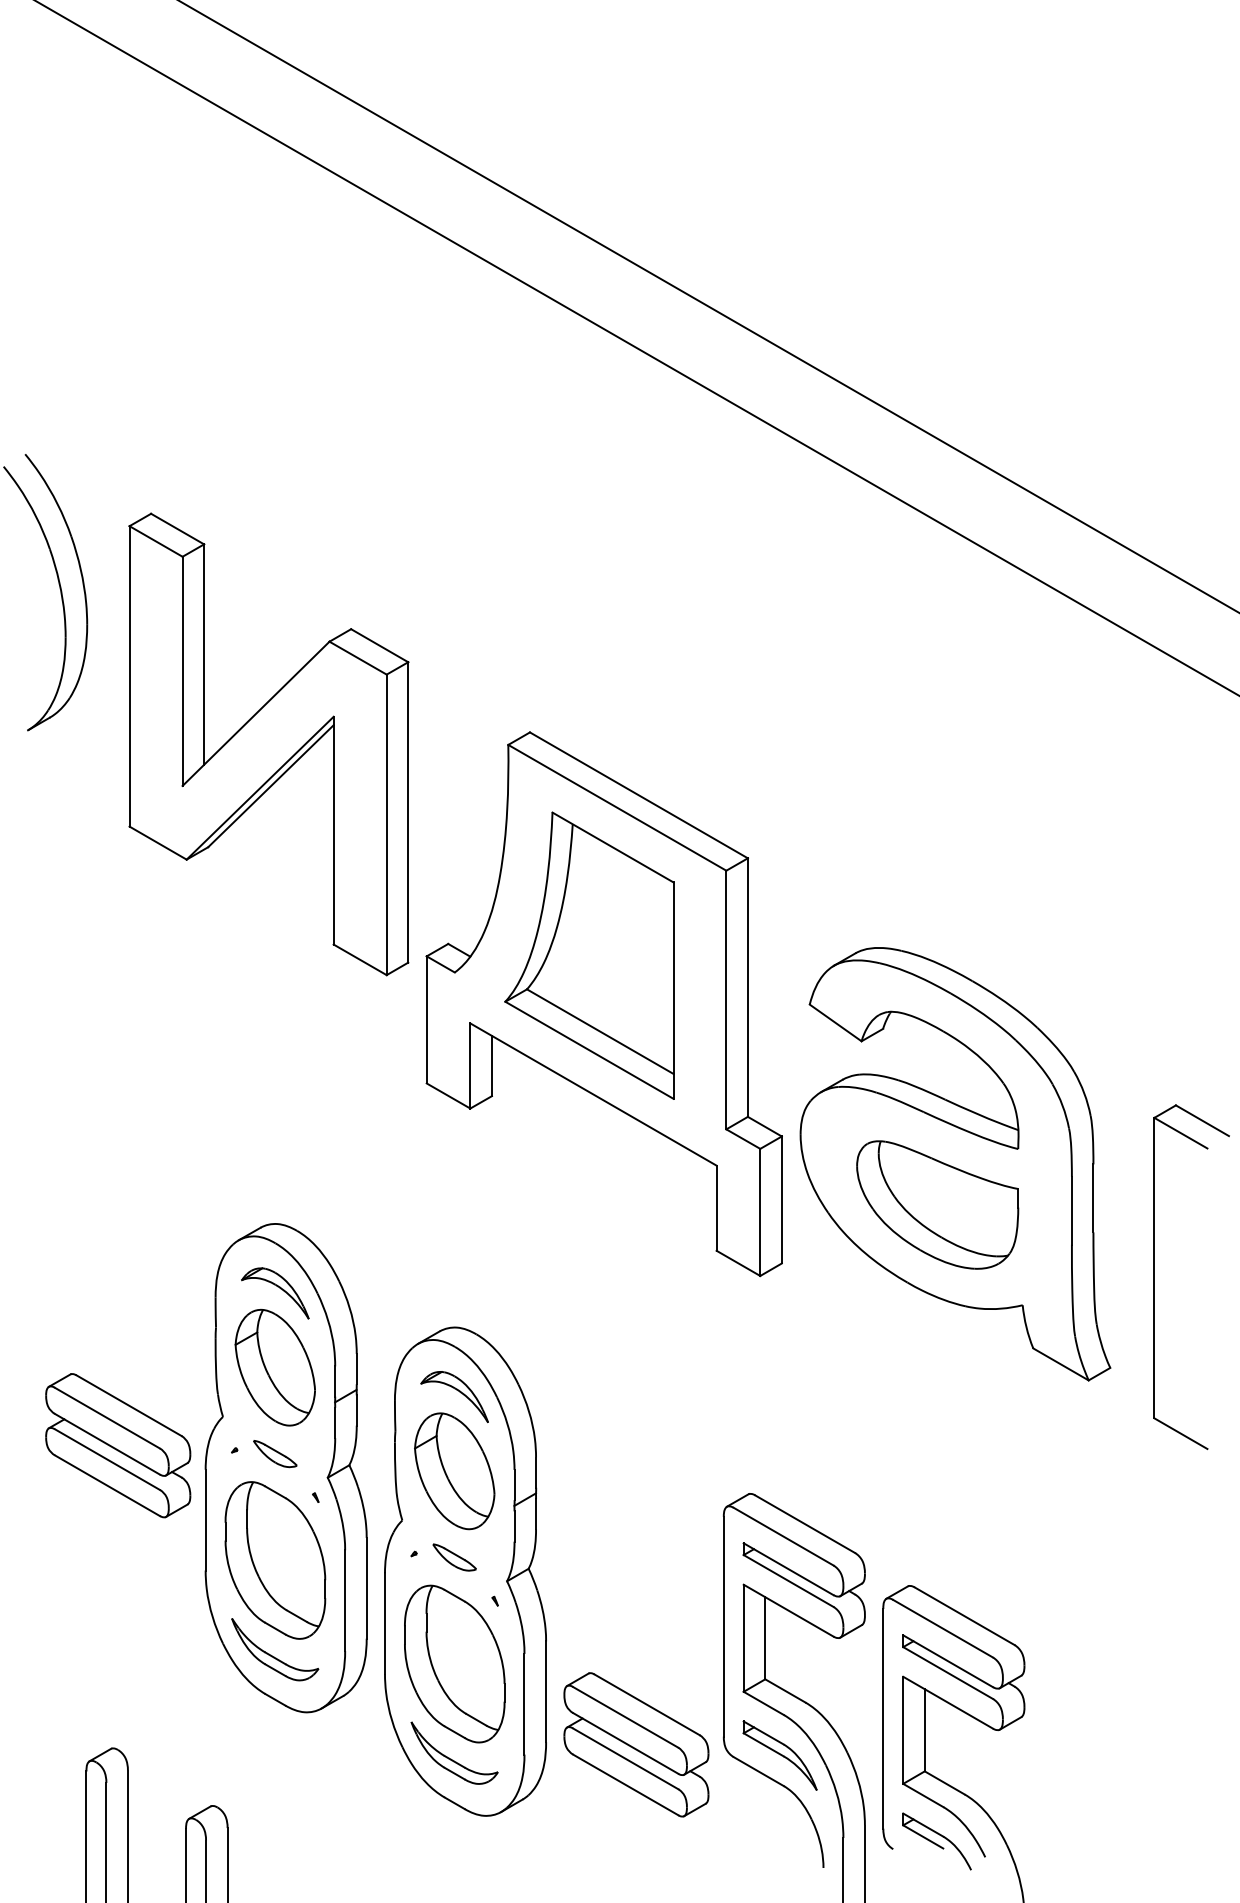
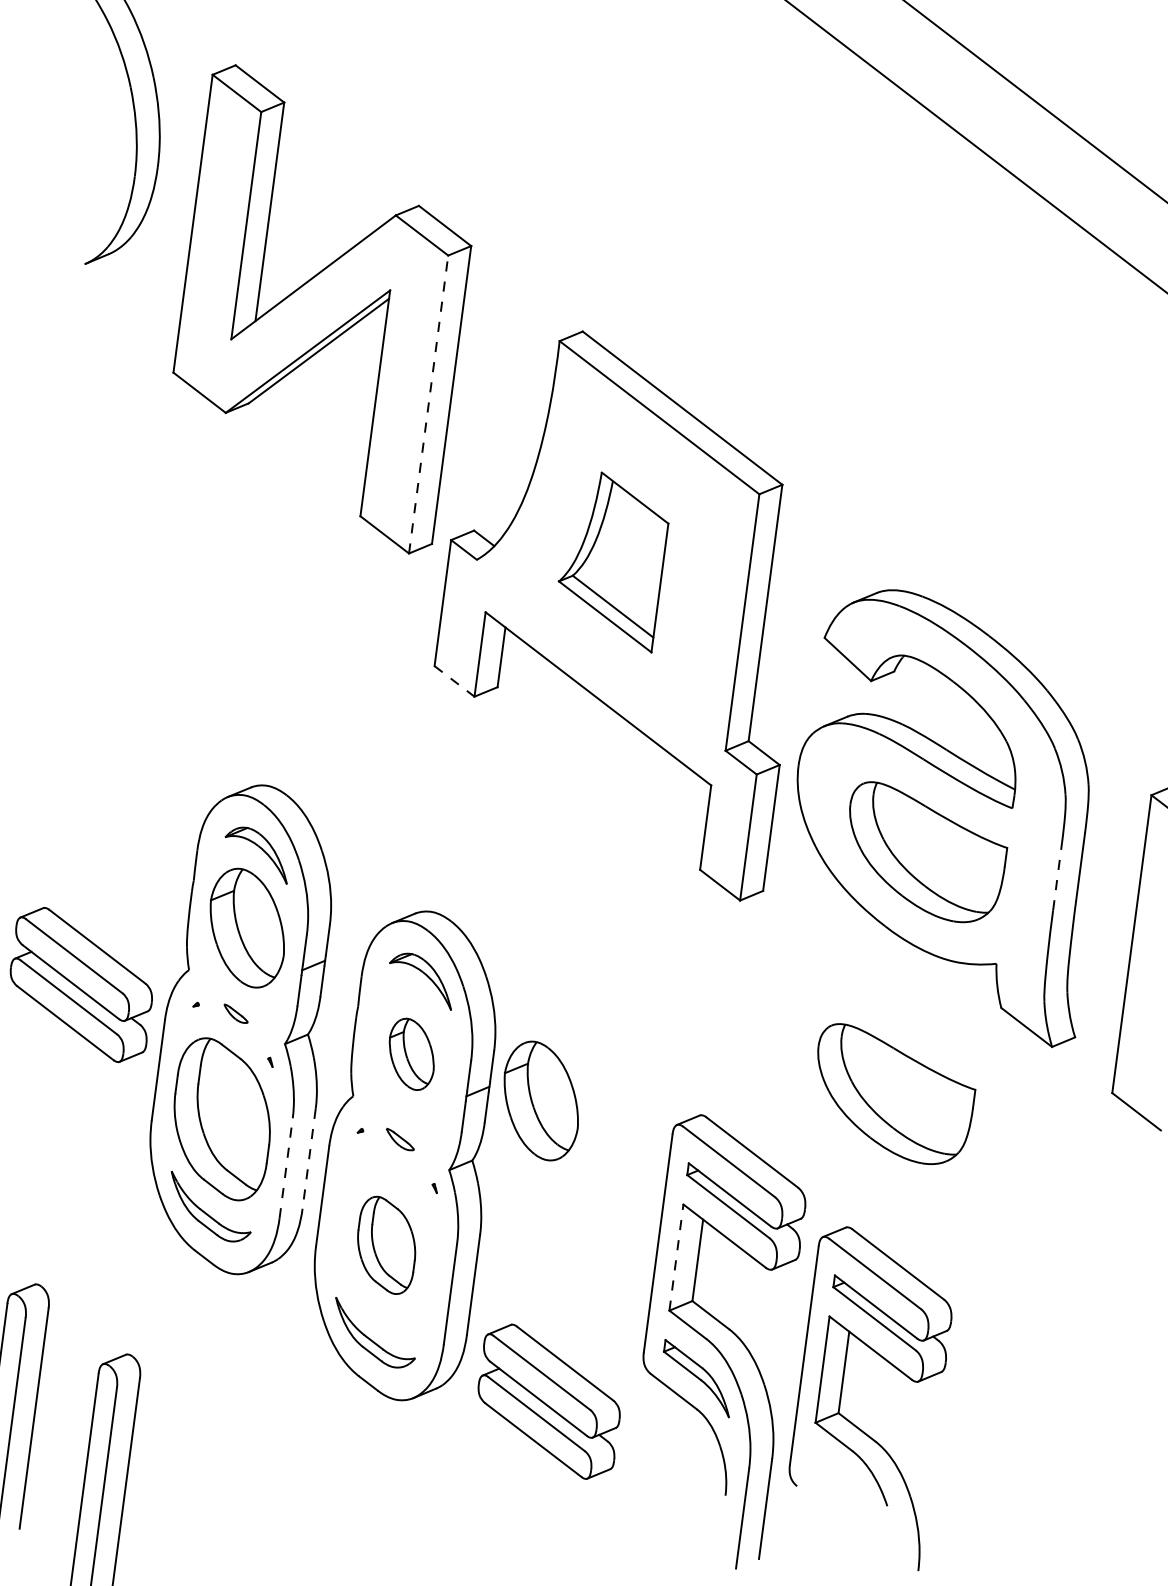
line: (386, 824) -> (428, 404), solid -> dashed
part: (589, 955) -> (612, 560), size x0.6
line: (448, 1096) -> (454, 681), solid -> dashed
line: (1071, 1210) -> (1057, 876), solid -> dashed
part: (937, 1448) -> (893, 1094), added
part: (275, 1454) -> (236, 1014), size x0.6
part: (454, 1471) -> (411, 1054), size x0.6
part: (588, 1500) -> (540, 1100), added
part: (454, 1557) -> (400, 1139), size x0.7
line: (366, 1588) -> (308, 1158), solid -> dashed
line: (345, 1600) -> (286, 1168), solid -> dashed
line: (743, 1638) -> (676, 1257), solid -> dashed
part: (454, 1663) -> (386, 1244), size x0.6
part: (636, 1744) -> (549, 1401), moved
part: (936, 1841) -> (841, 1484), removed

